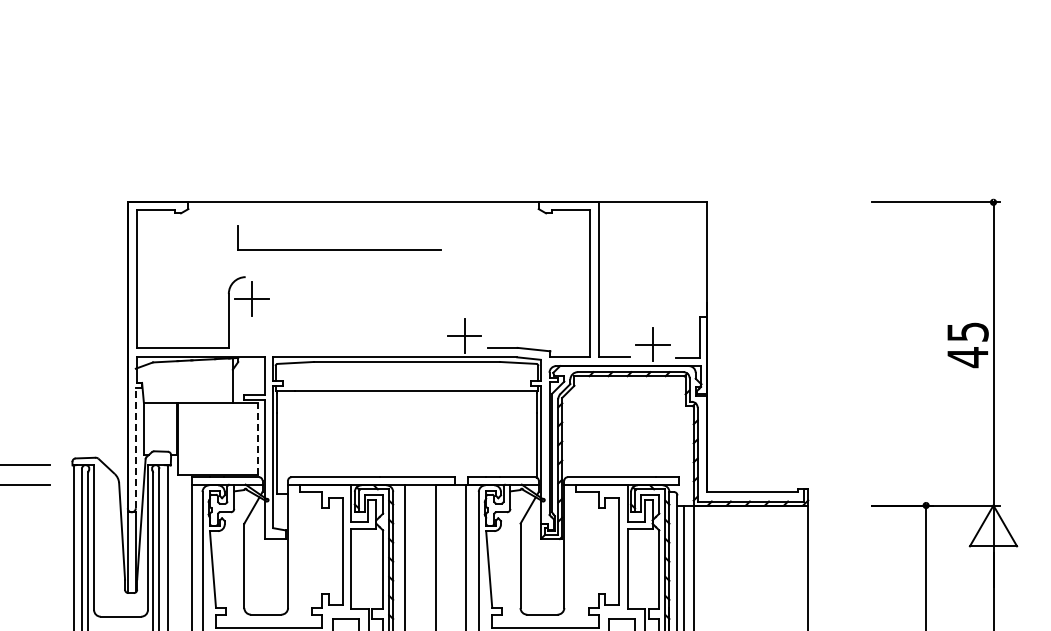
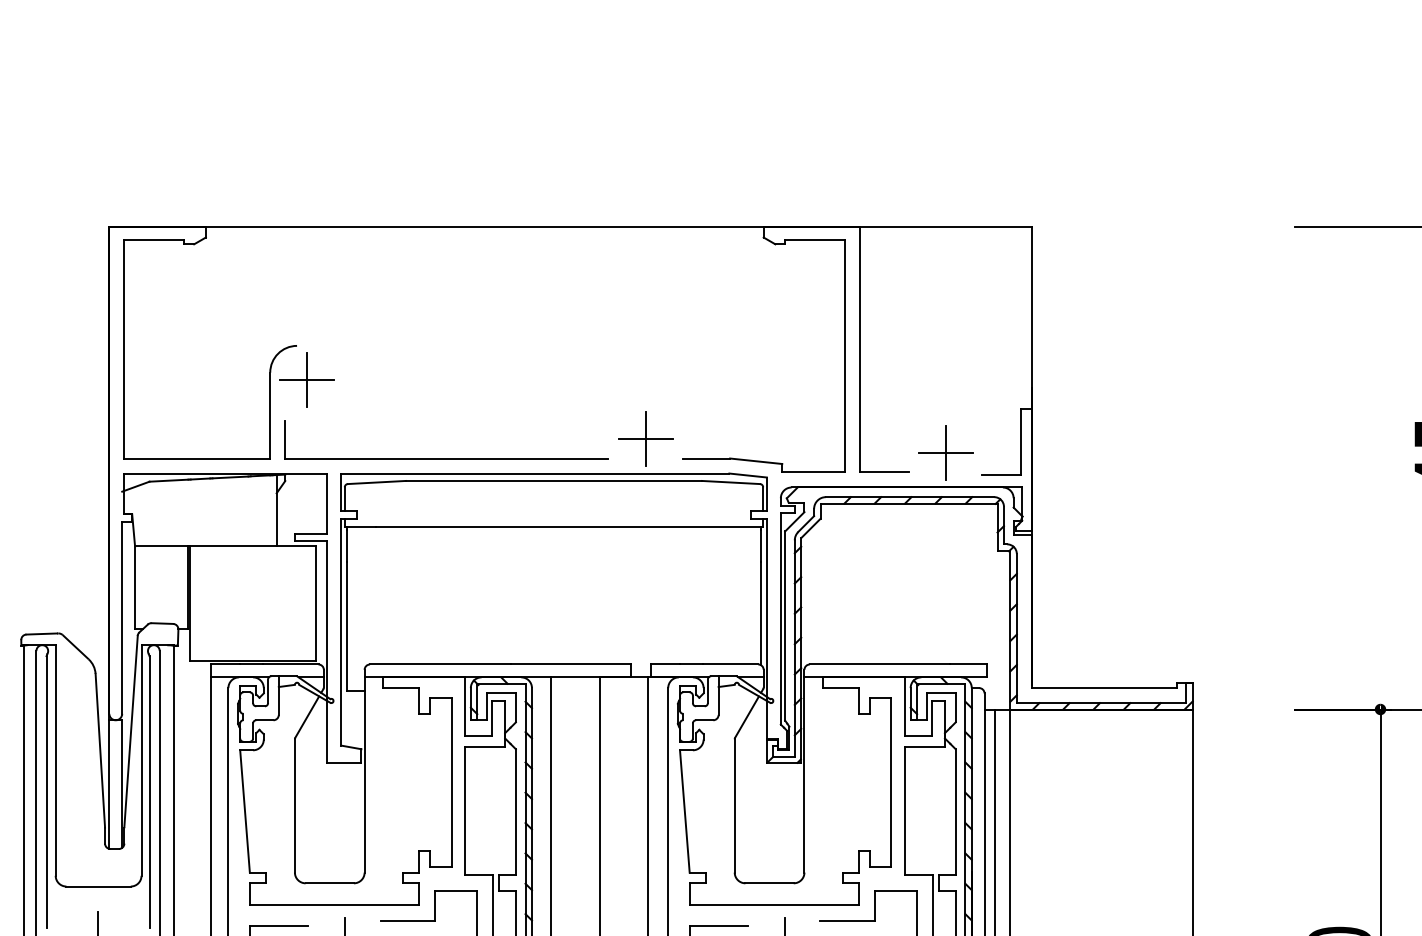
part: (339, 249) -> (446, 457), moved
line: (257, 438) -> (315, 602), dashed -> solid
line: (135, 447) -> (121, 617), dashed -> solid

